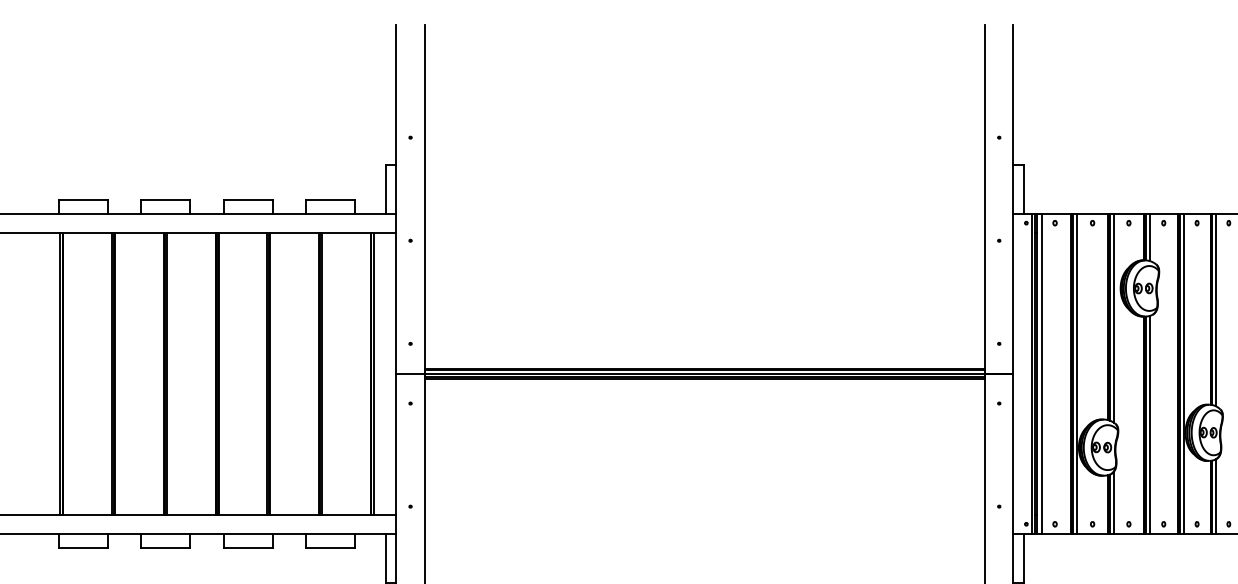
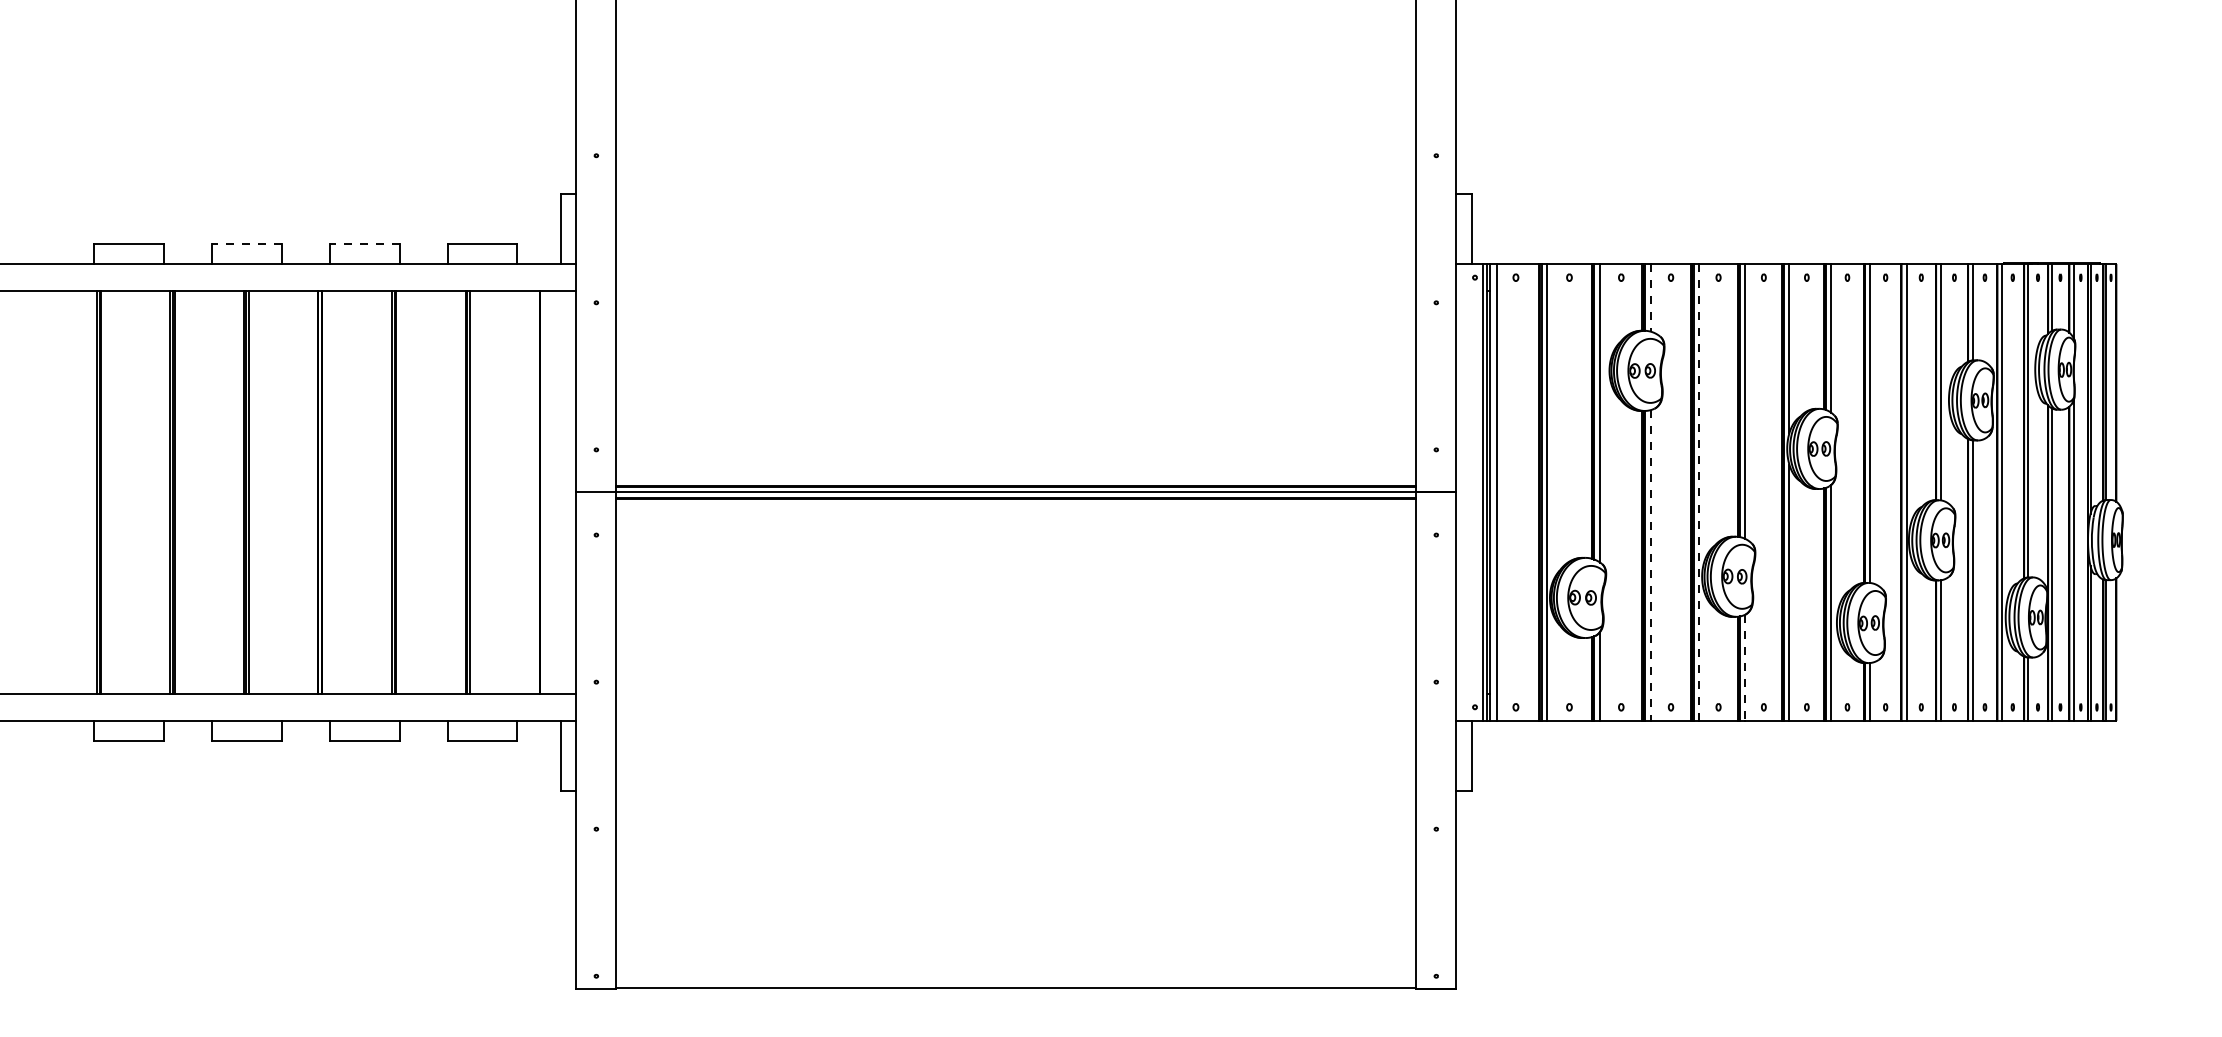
line: (165, 199) -> (246, 244), solid -> dashed
line: (248, 199) -> (364, 244), solid -> dashed
line: (1149, 237) -> (1650, 297), solid -> dashed
line: (373, 373) -> (543, 492), removed
line: (1183, 373) -> (1699, 492), solid -> dashed
line: (1149, 425) -> (1650, 566), solid -> dashed
line: (1215, 497) -> (1745, 668), solid -> dashed

